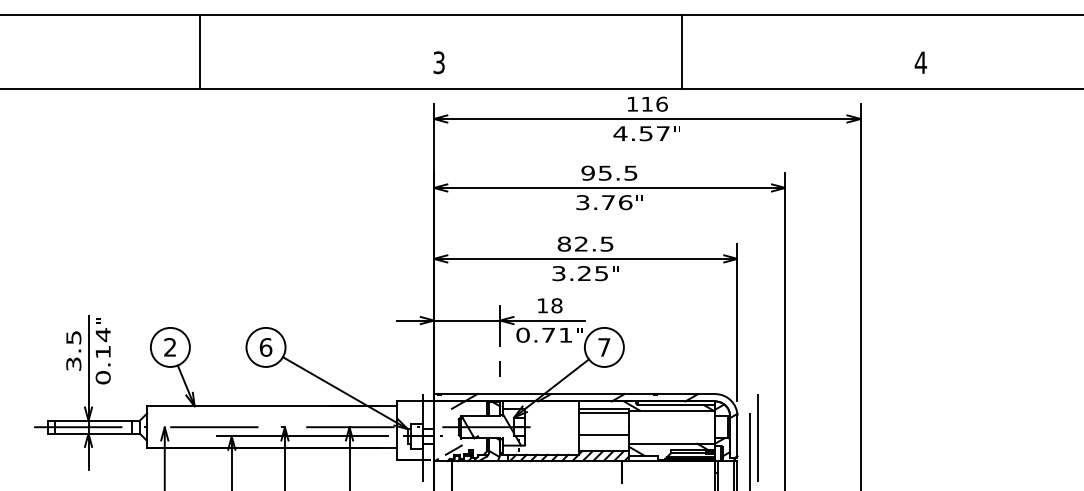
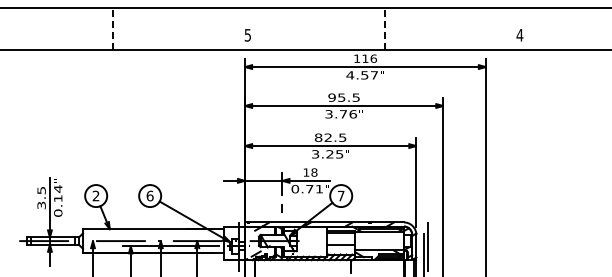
line: (201, 52) -> (113, 29), solid -> dashed
line: (682, 52) -> (385, 29), solid -> dashed
text: (438, 61) -> (247, 34), 3 -> 5

